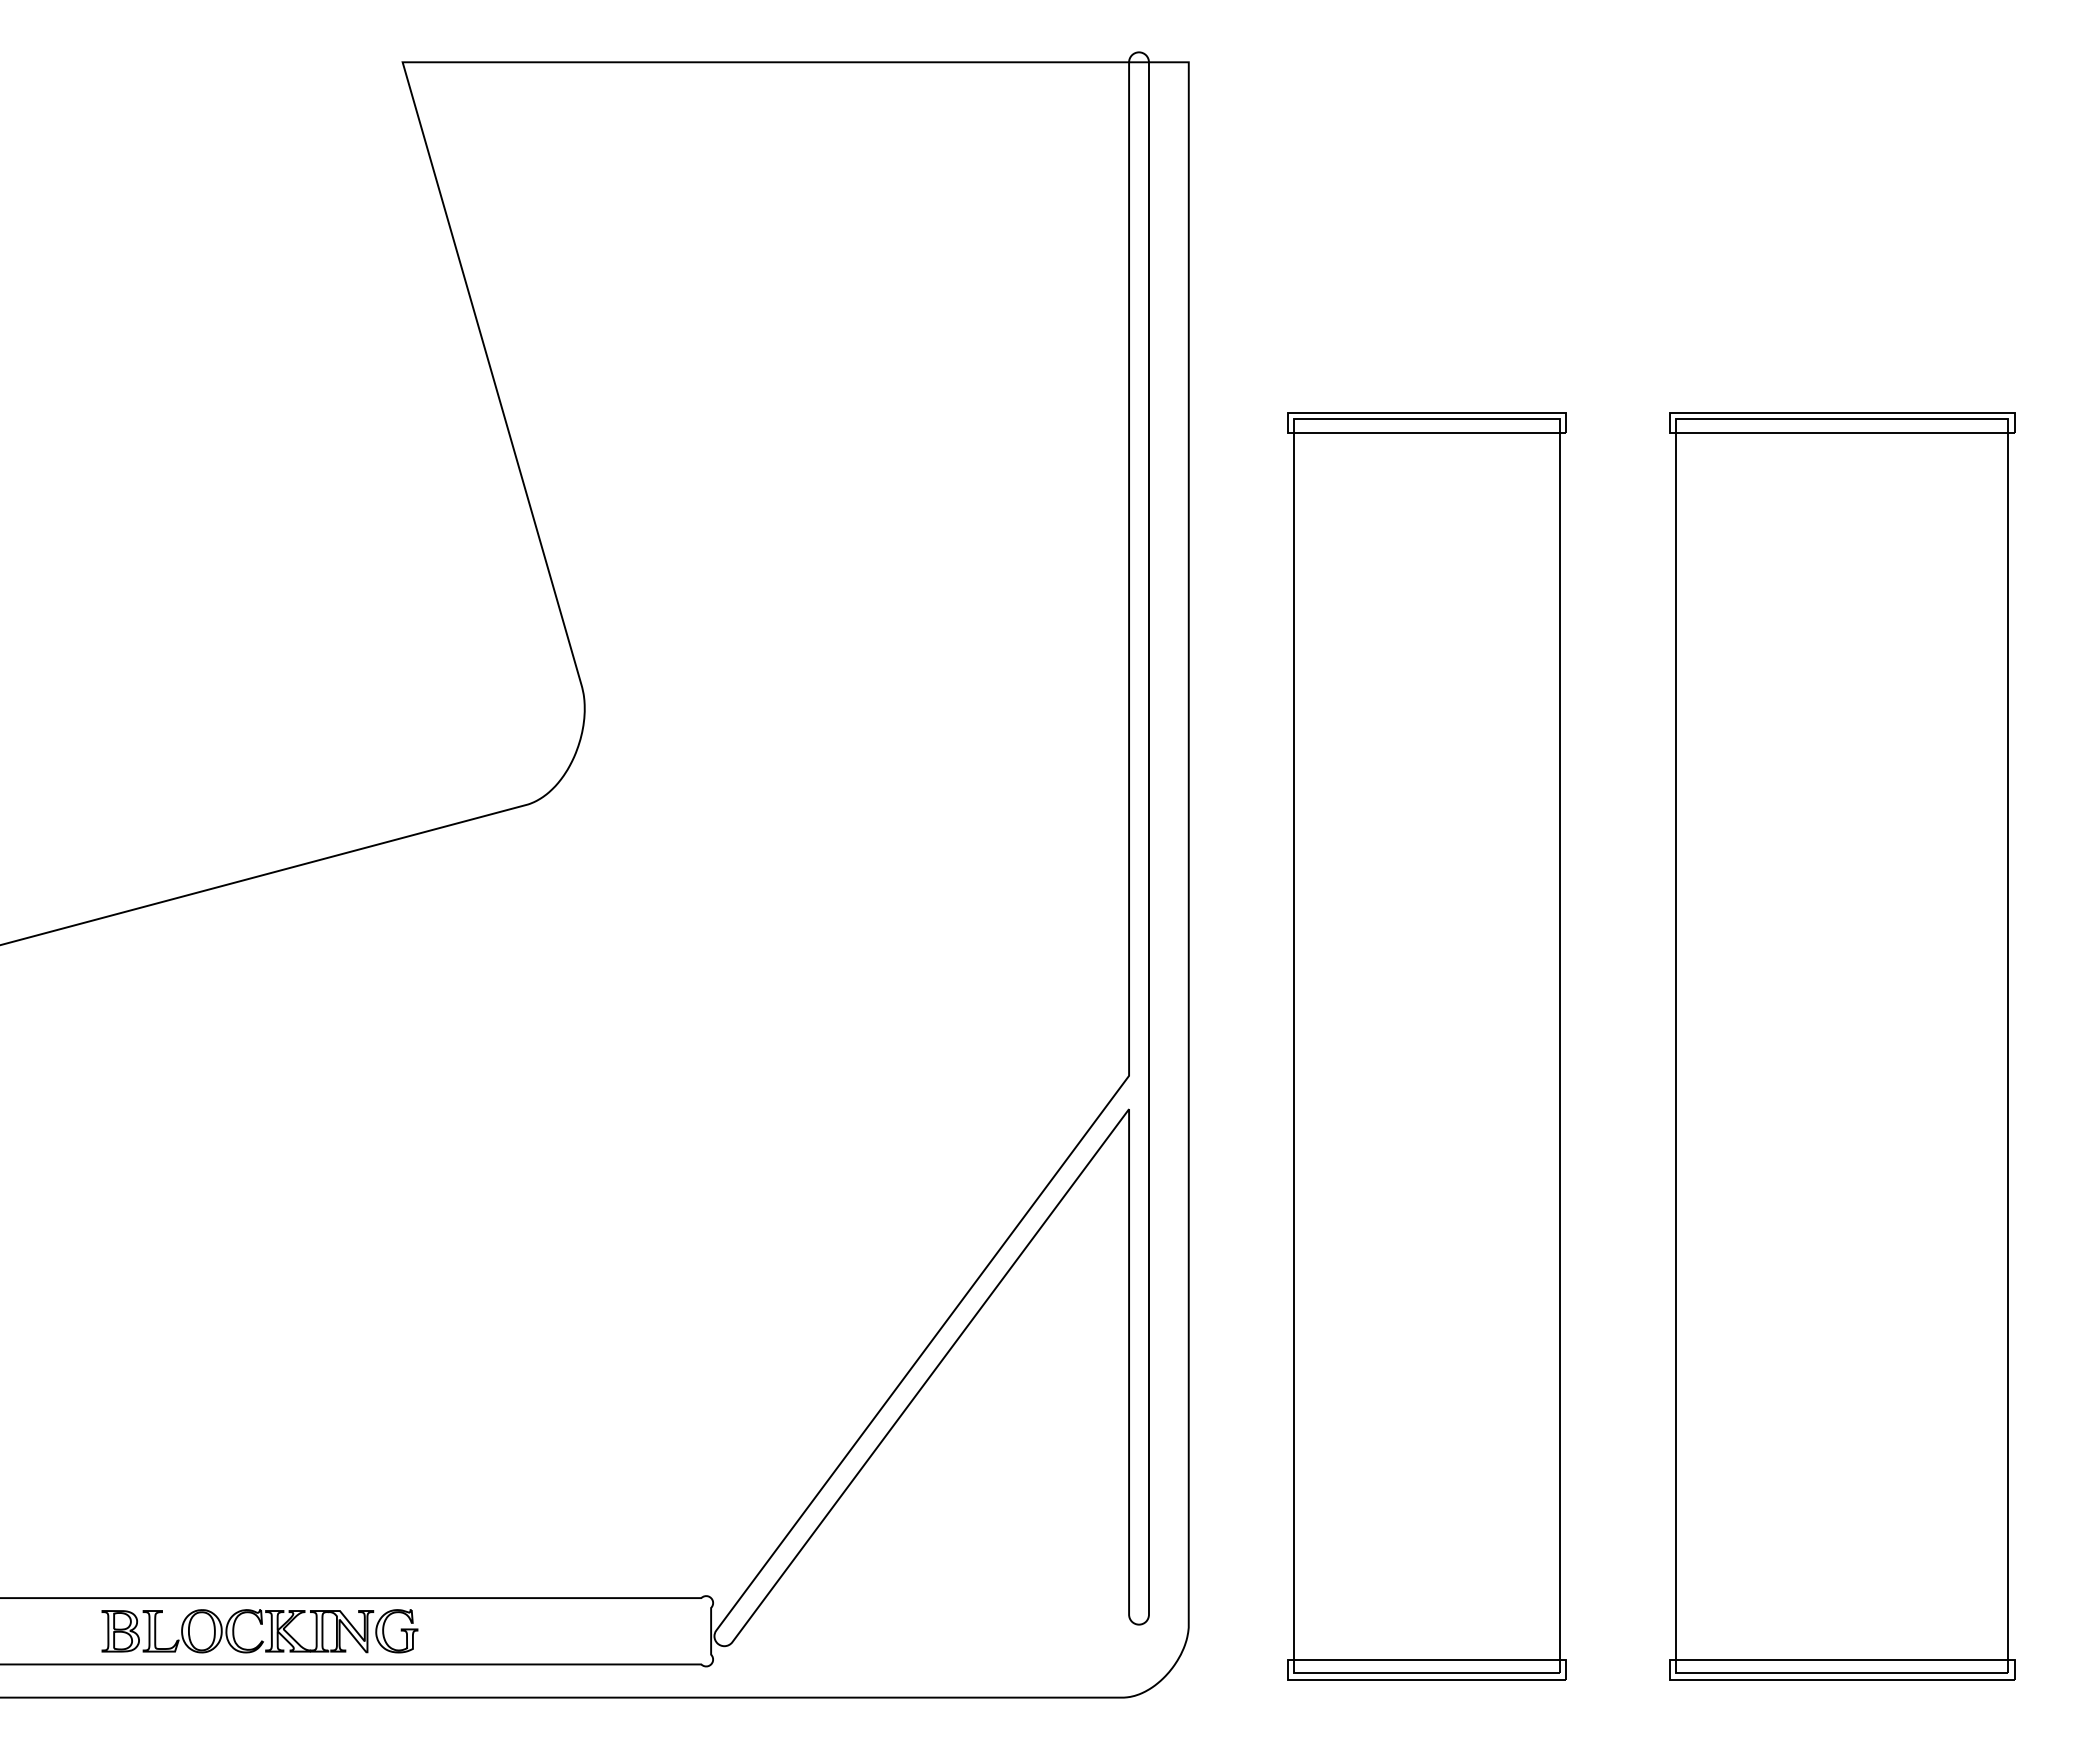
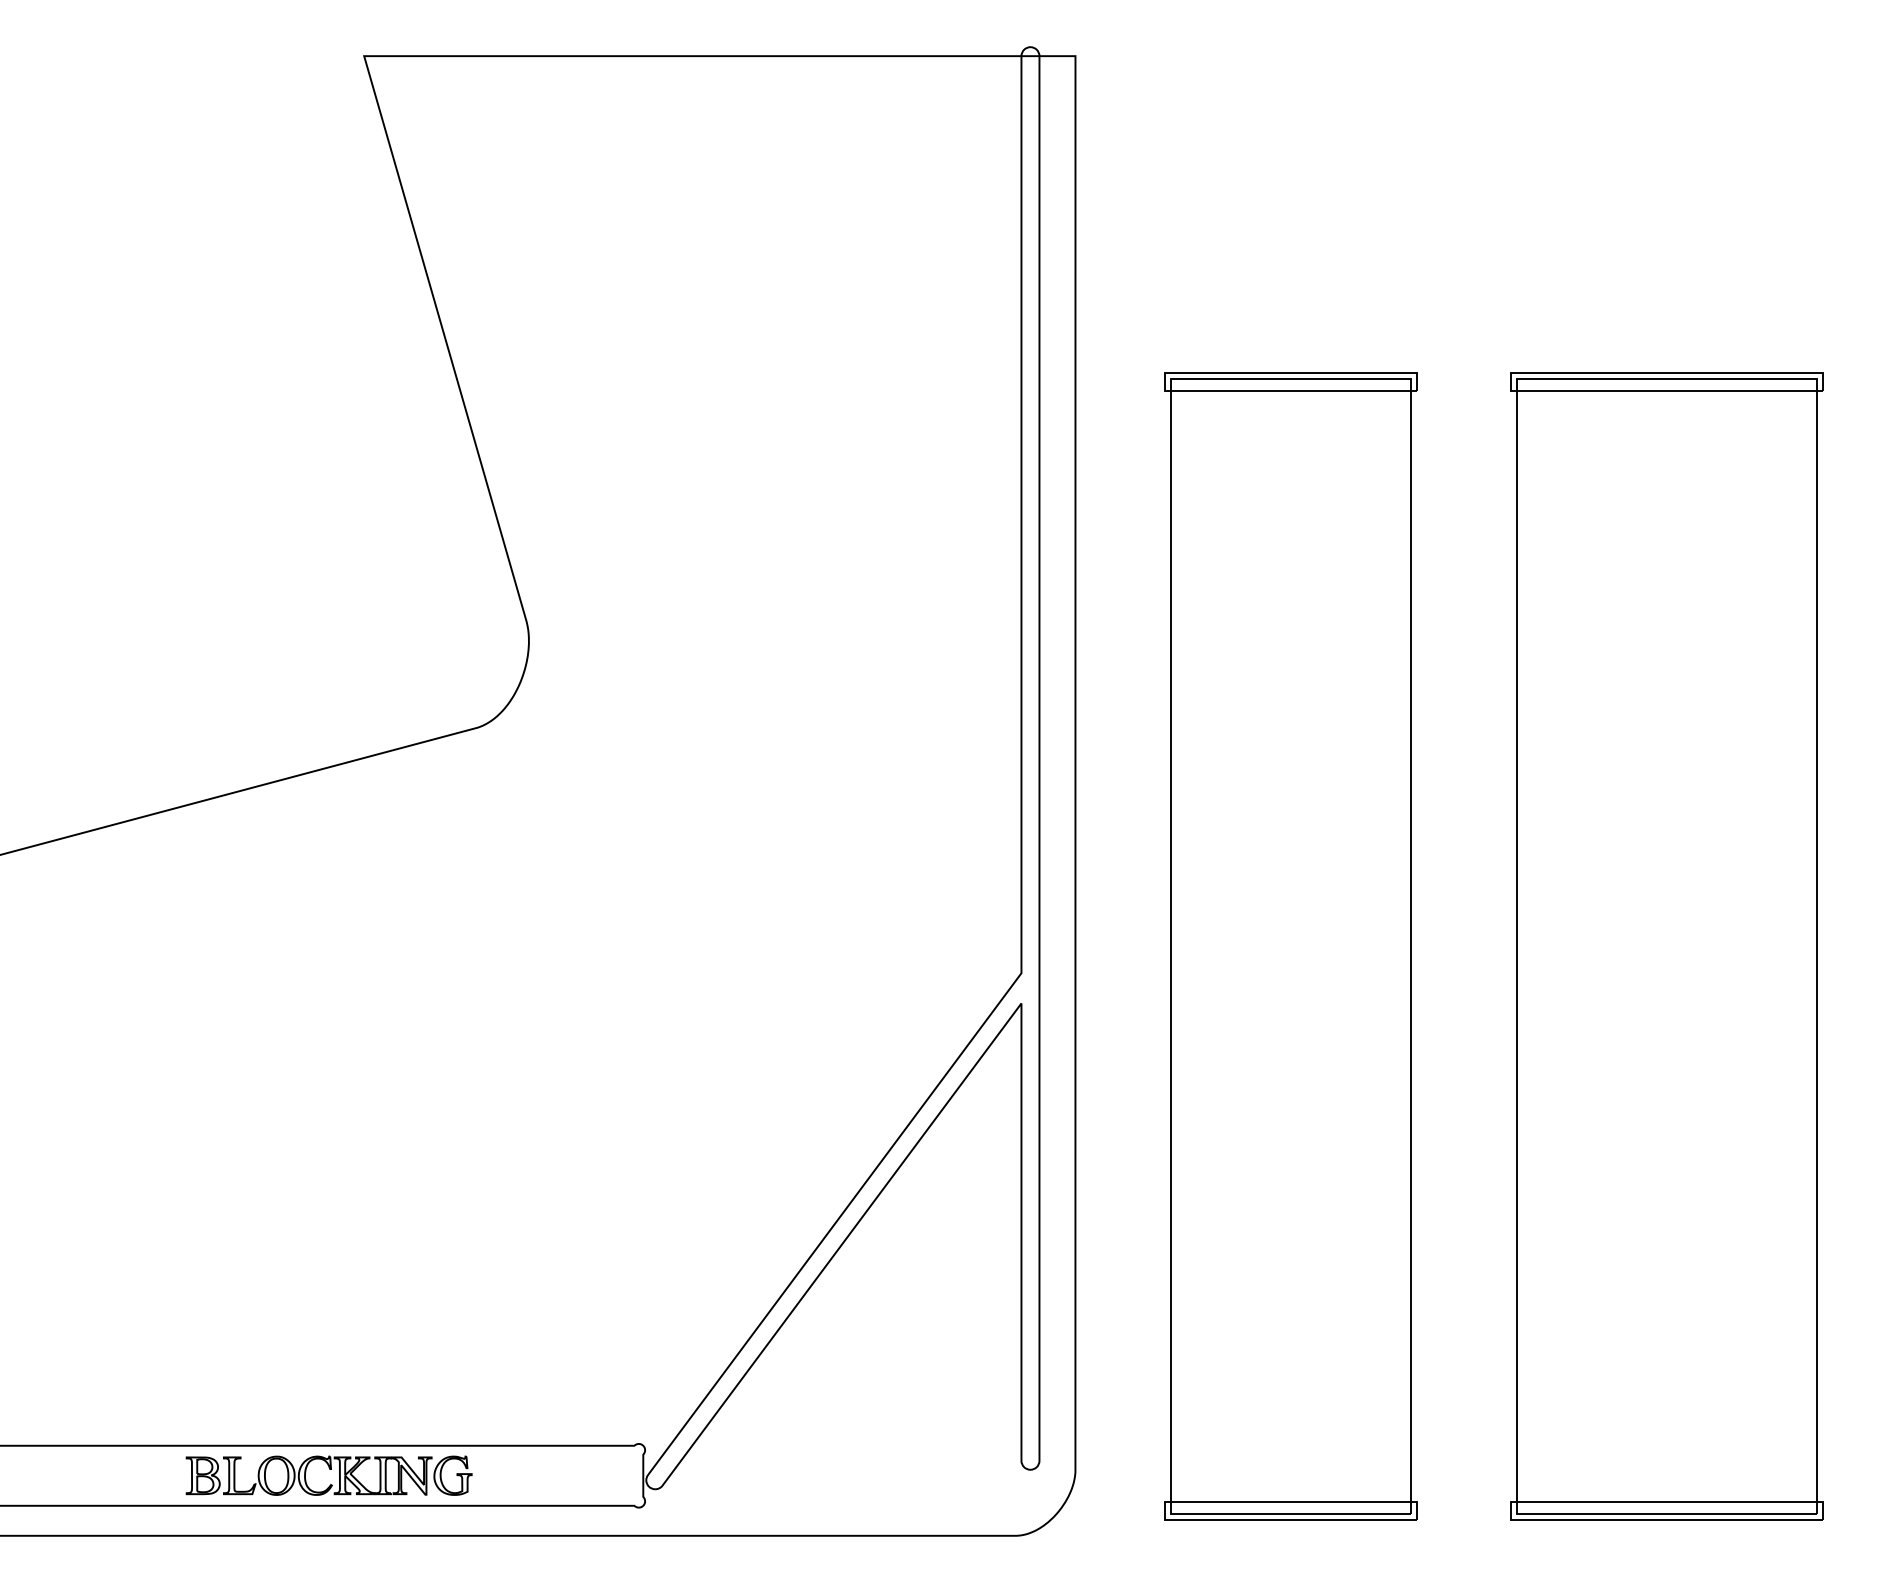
part: (260, 1624) -> (329, 1469), moved

